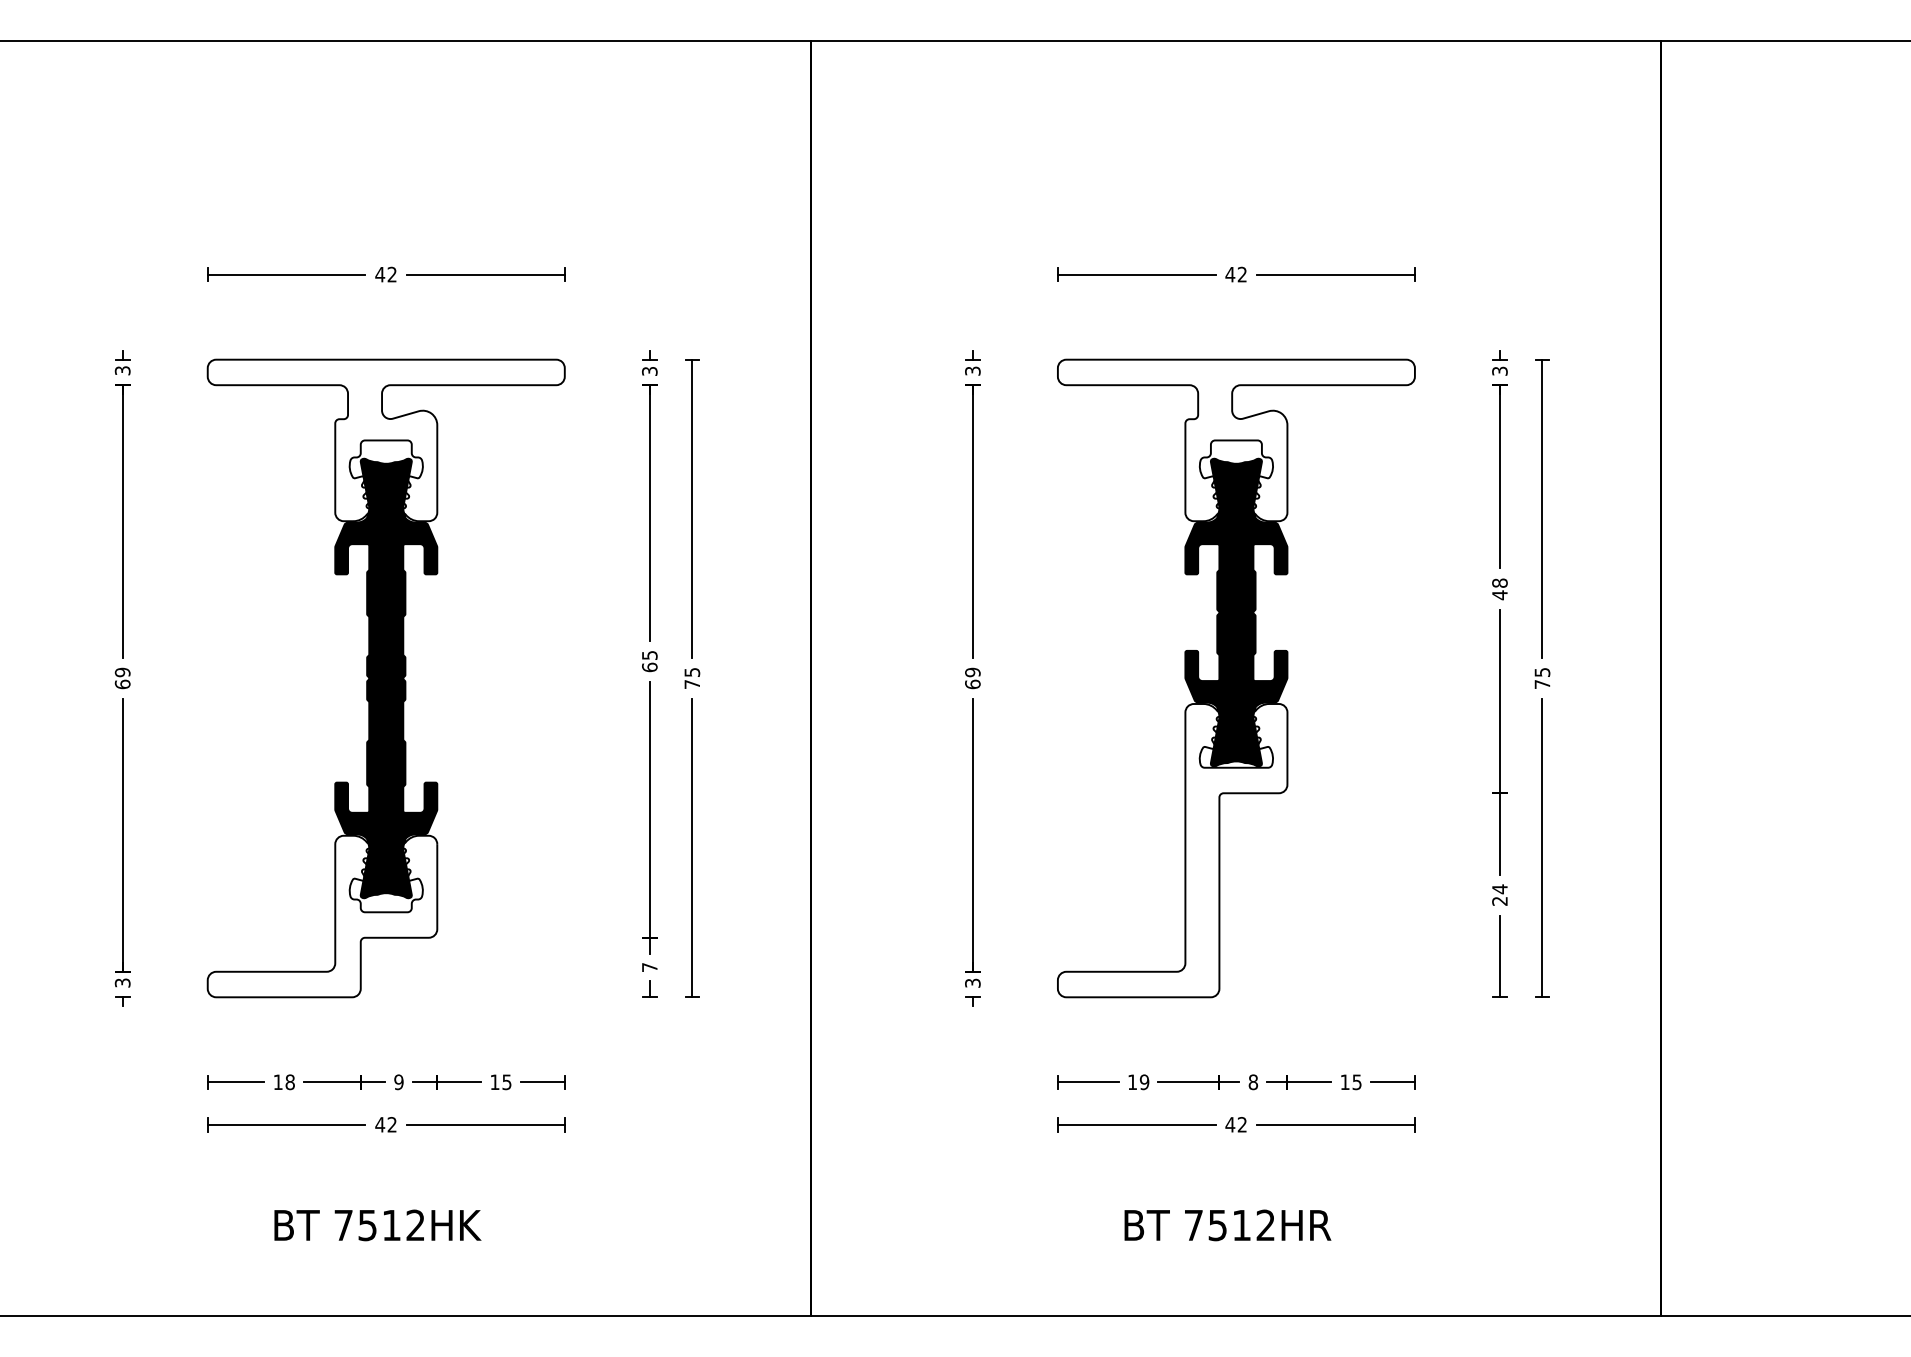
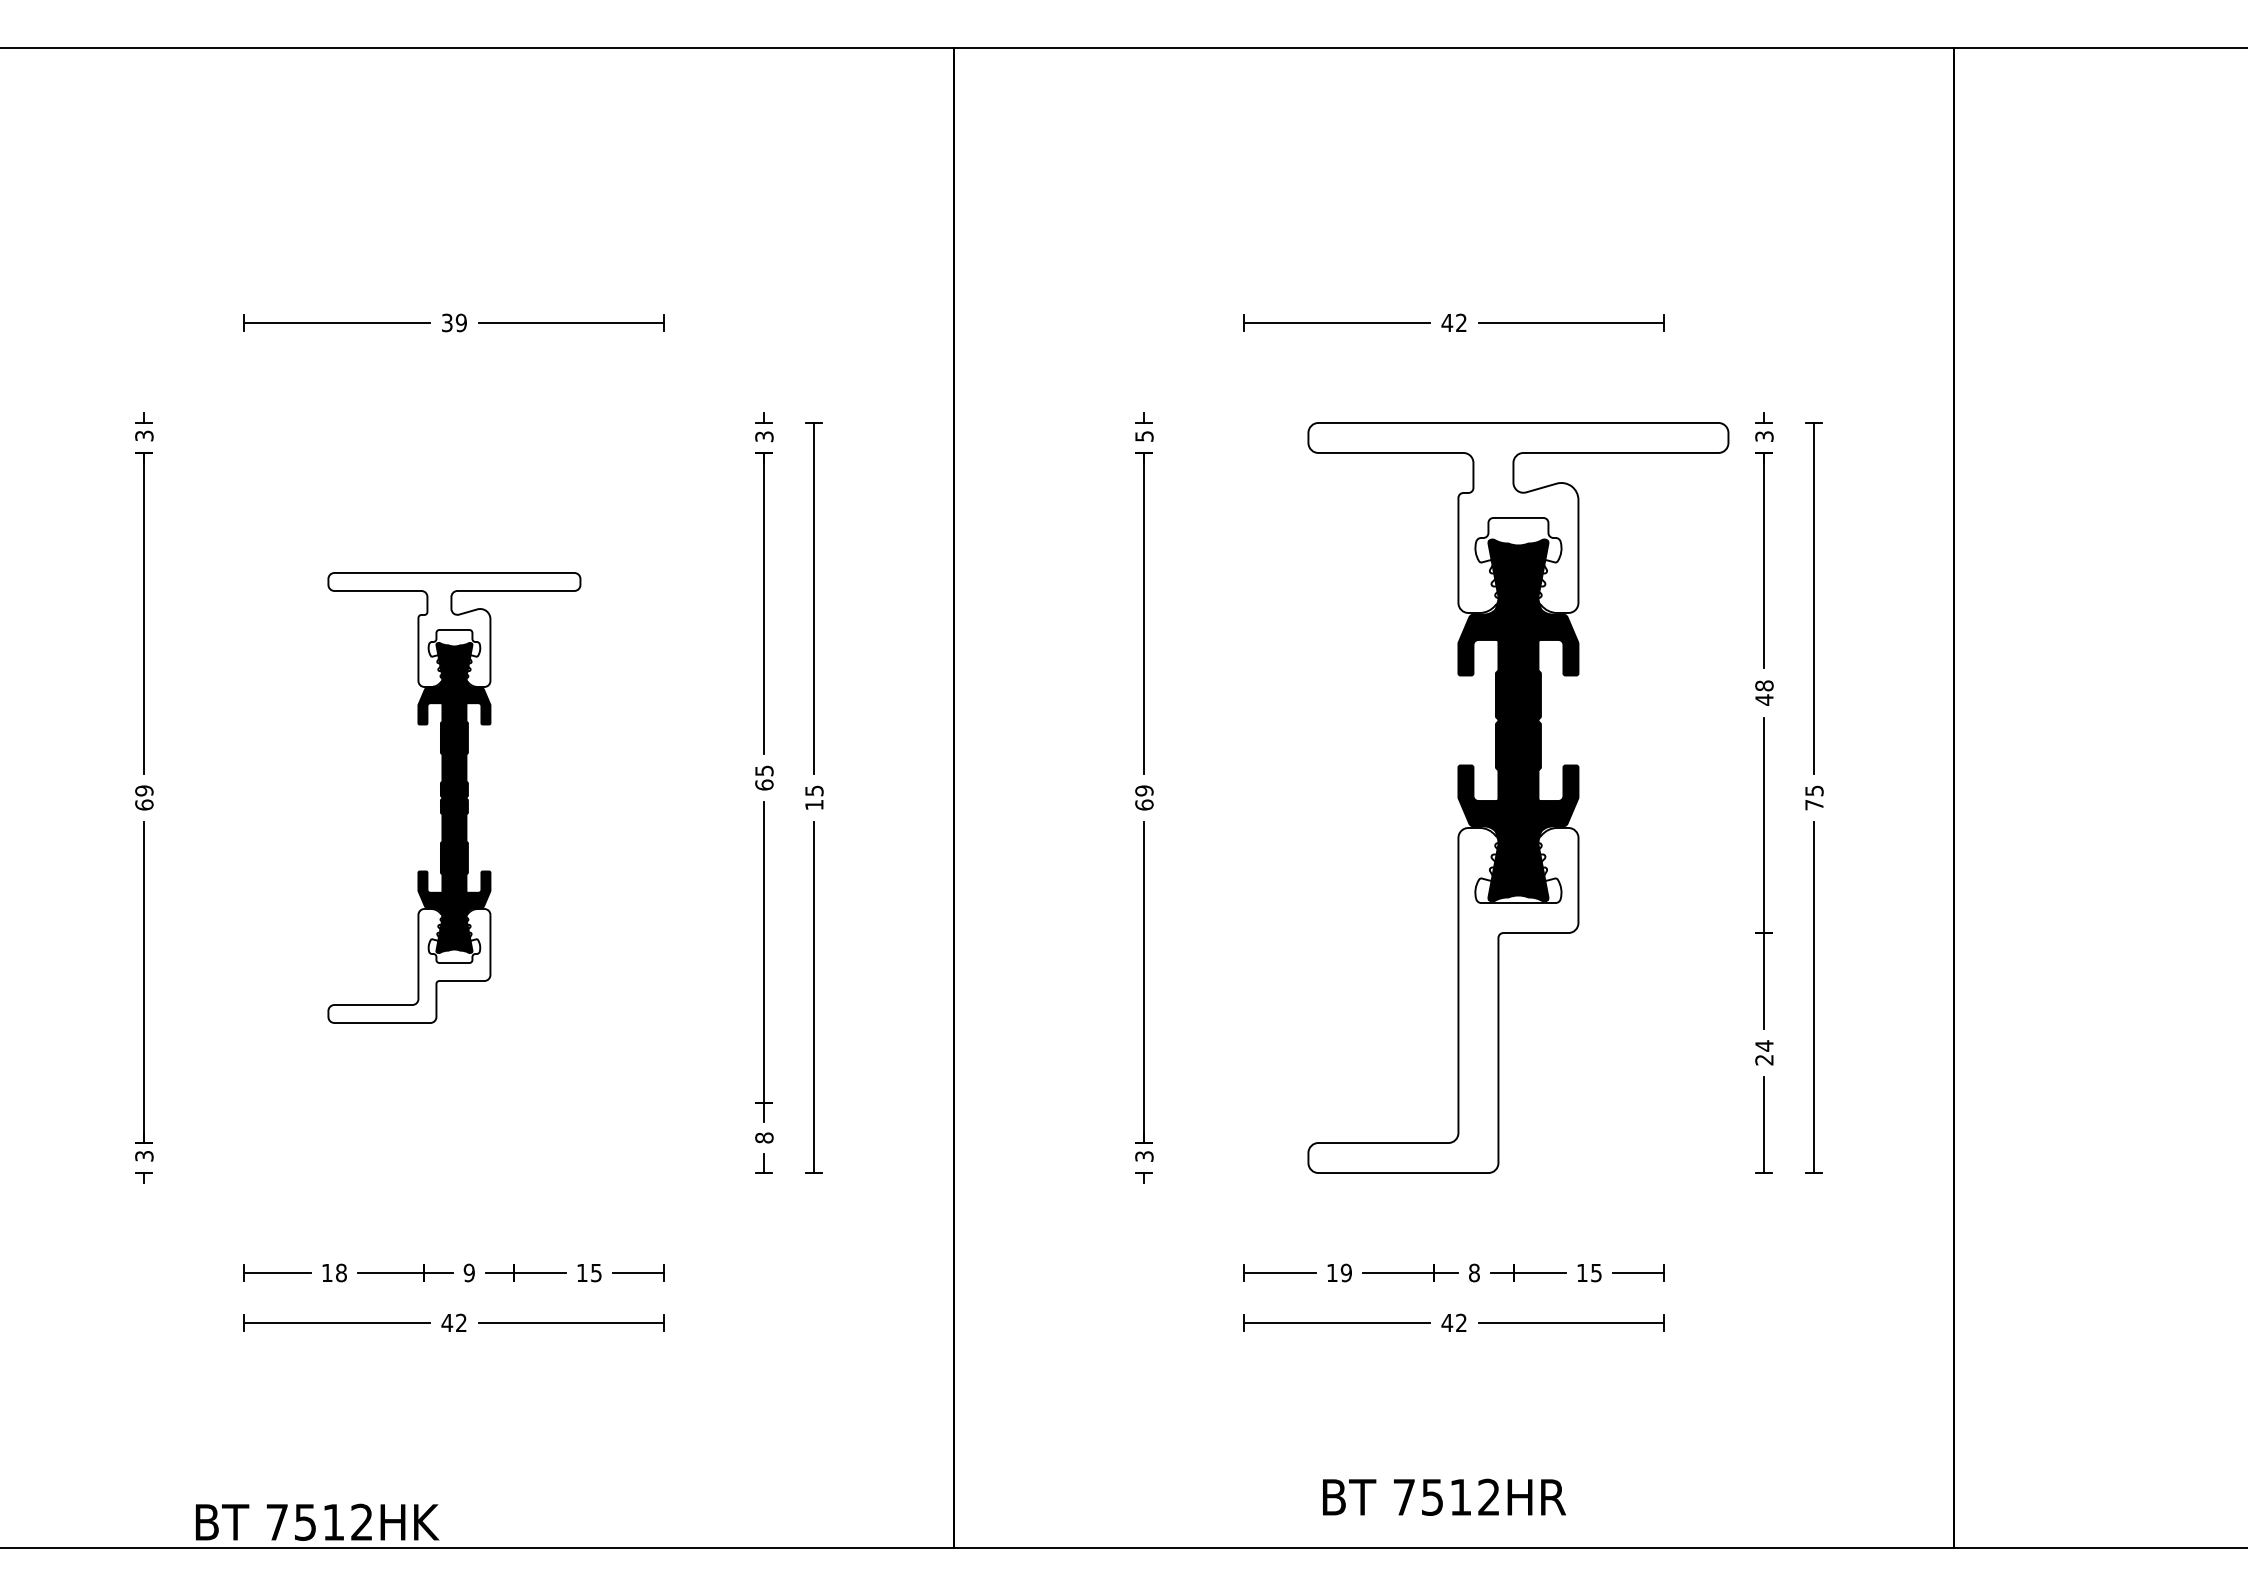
text: (385, 274) -> (453, 322), 42 -> 39
text: (972, 371) -> (1143, 436), 3 -> 5
part: (386, 678) -> (454, 797), size x0.6
part: (1236, 678) -> (1518, 797), moved
text: (692, 684) -> (814, 805), 75 -> 15
text: (649, 967) -> (764, 1137), 7 -> 8
text: (377, 1224) -> (317, 1521), moved
text: (1227, 1224) -> (1444, 1496), moved

